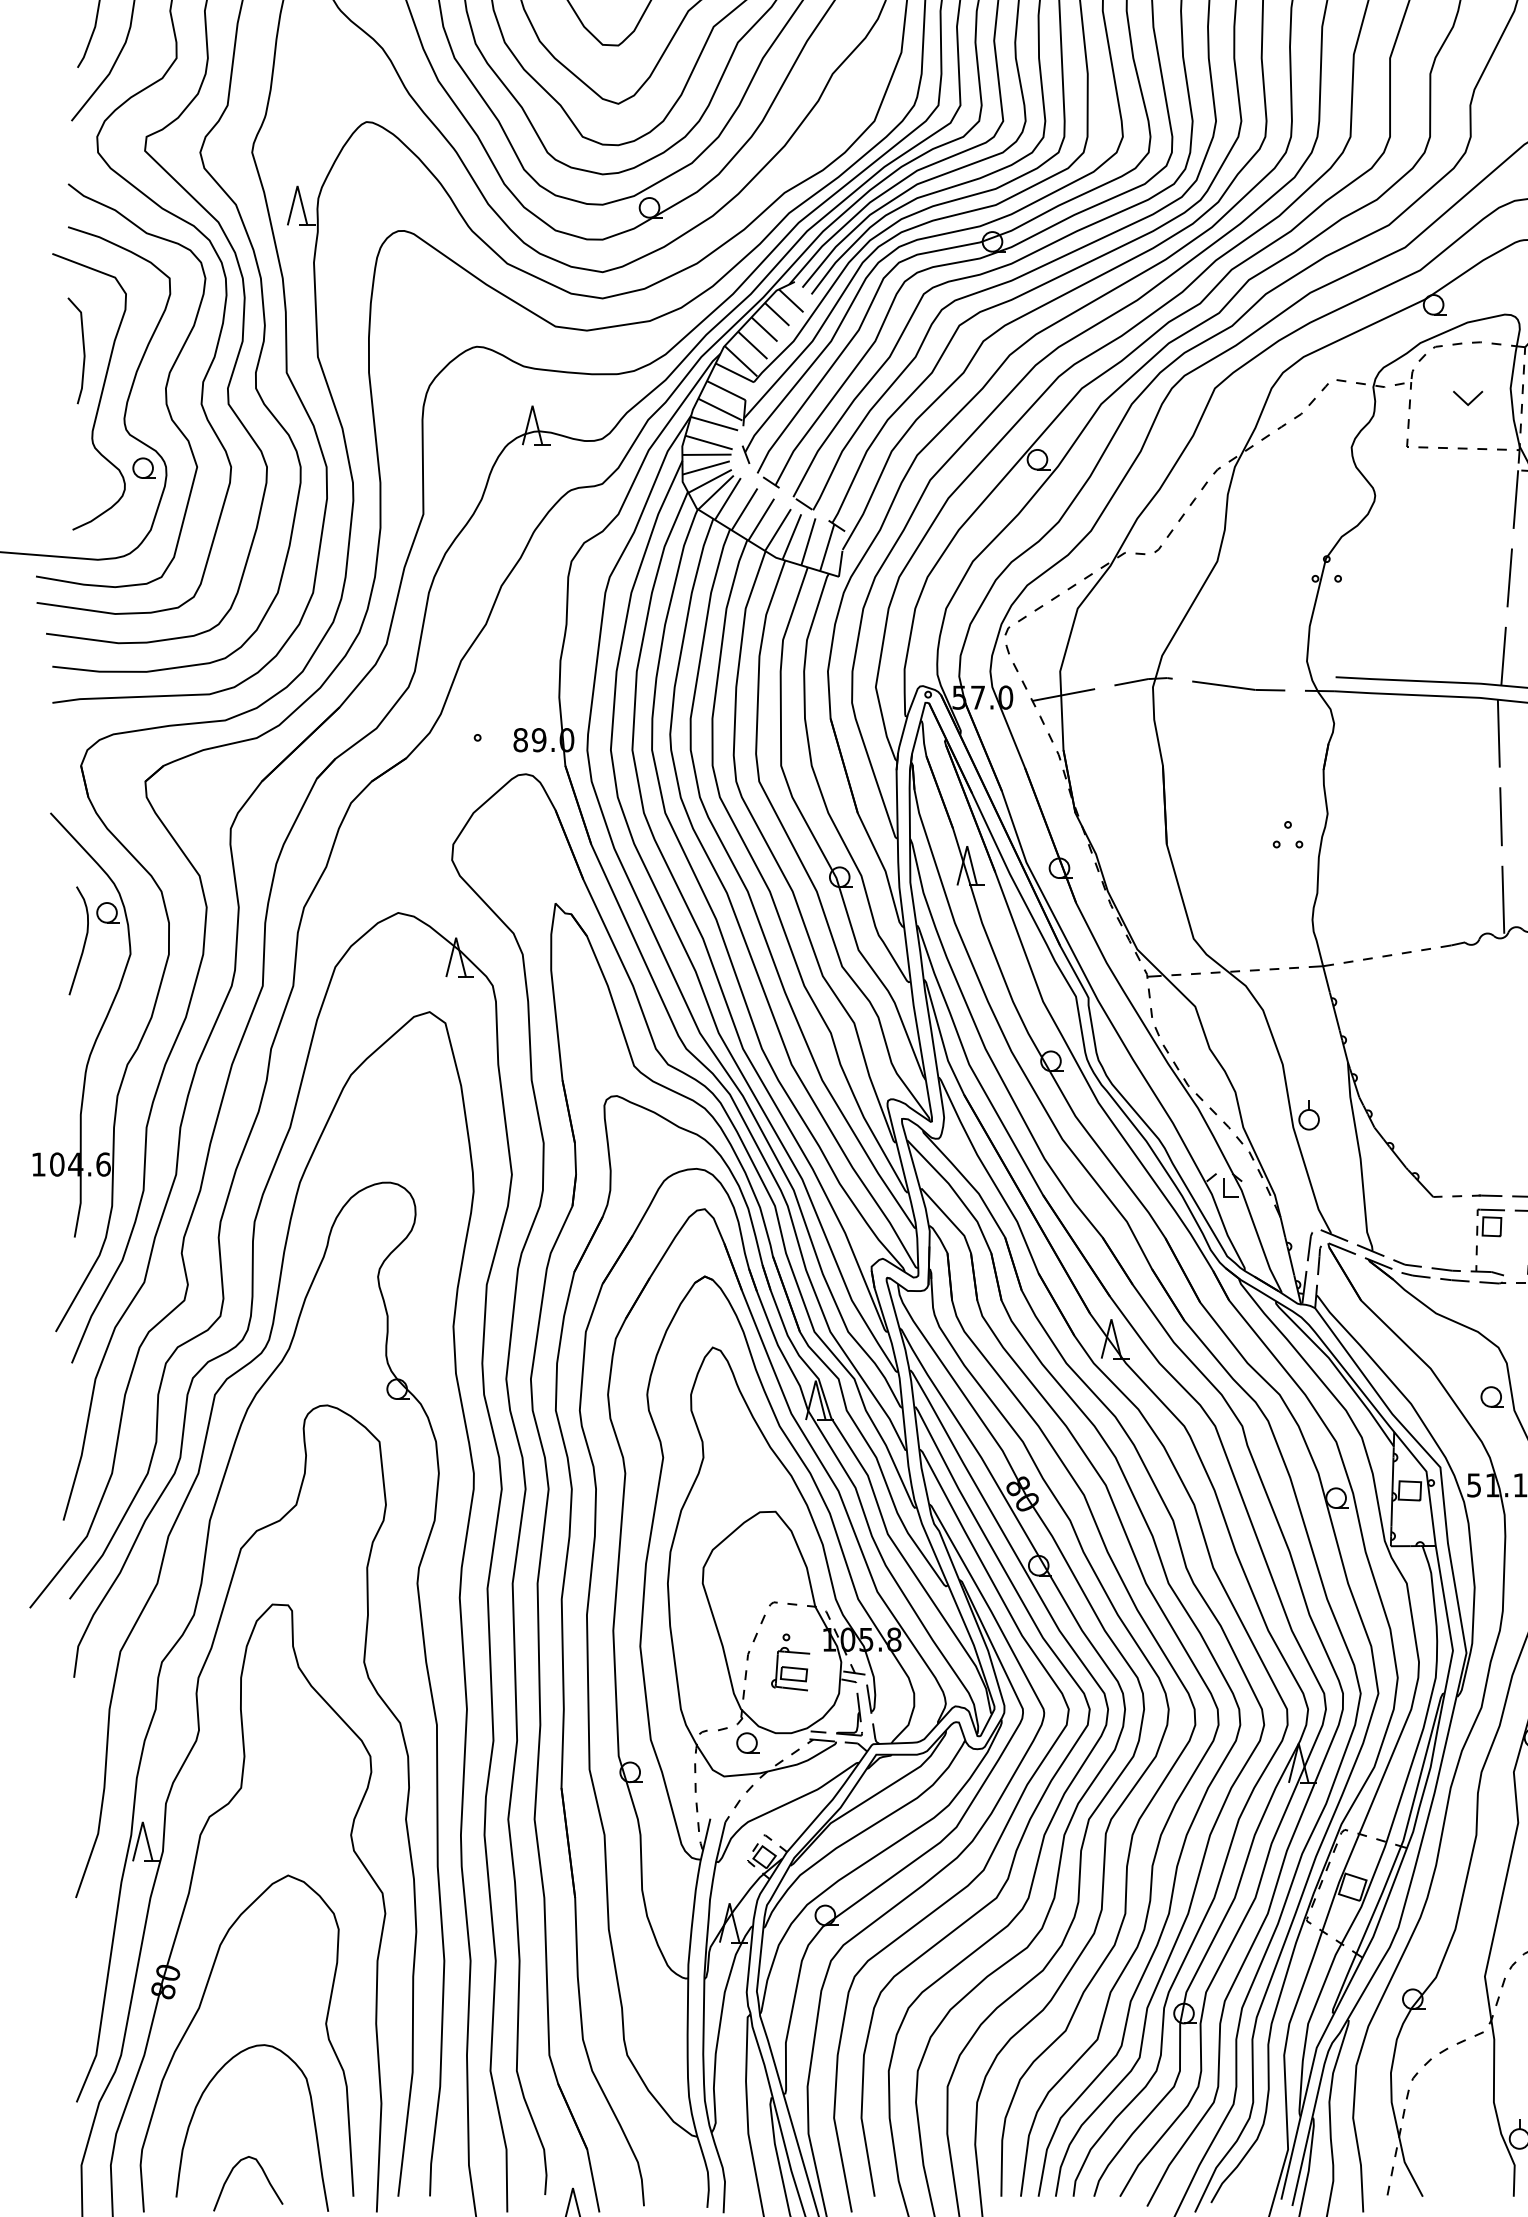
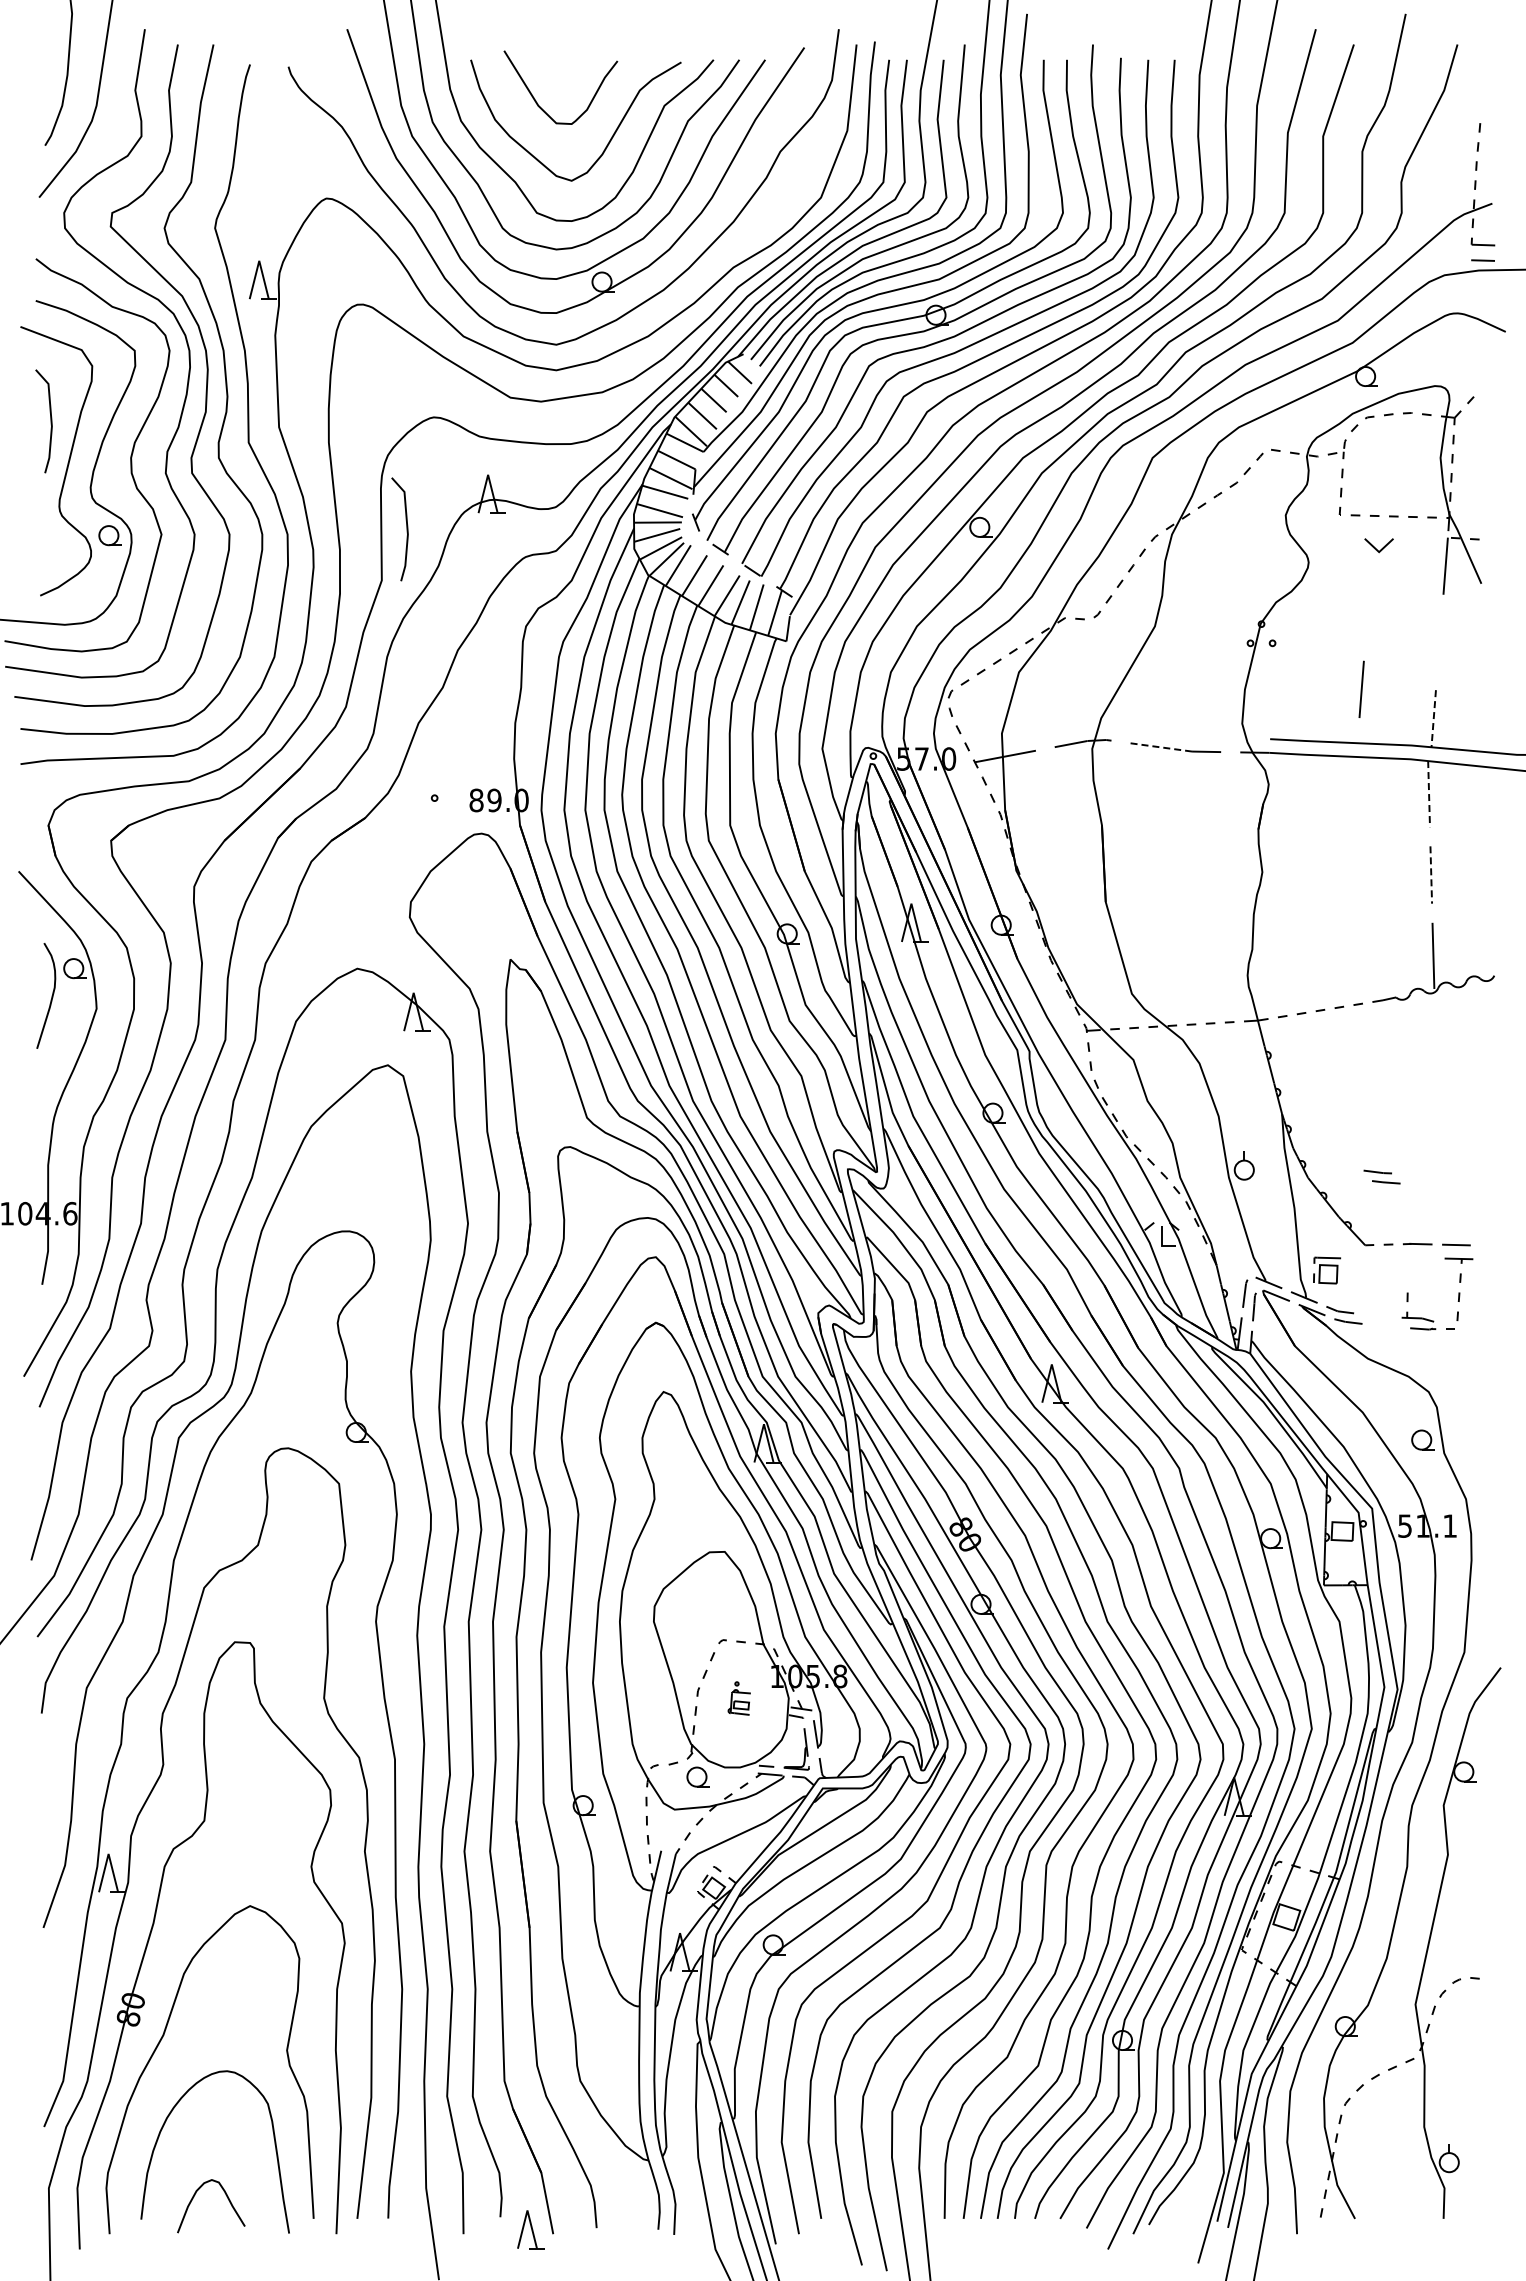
part: (1467, 398) -> (1378, 545), moved
line: (448, 461) -> (406, 529), added
line: (1509, 576) -> (1361, 688), moved
line: (1503, 655) -> (1433, 718), solid -> dashed
line: (1223, 685) -> (1160, 747), solid -> dashed
line: (1499, 734) -> (1429, 794), solid -> dashed
line: (1501, 817) -> (1431, 875), solid -> dashed
part: (1287, 834) -> (1223, 892), removed
part: (1491, 1222) -> (1327, 1270), moved
part: (1449, 1274) -> (1381, 1176), moved
part: (790, 1662) -> (739, 1698), size x0.6

